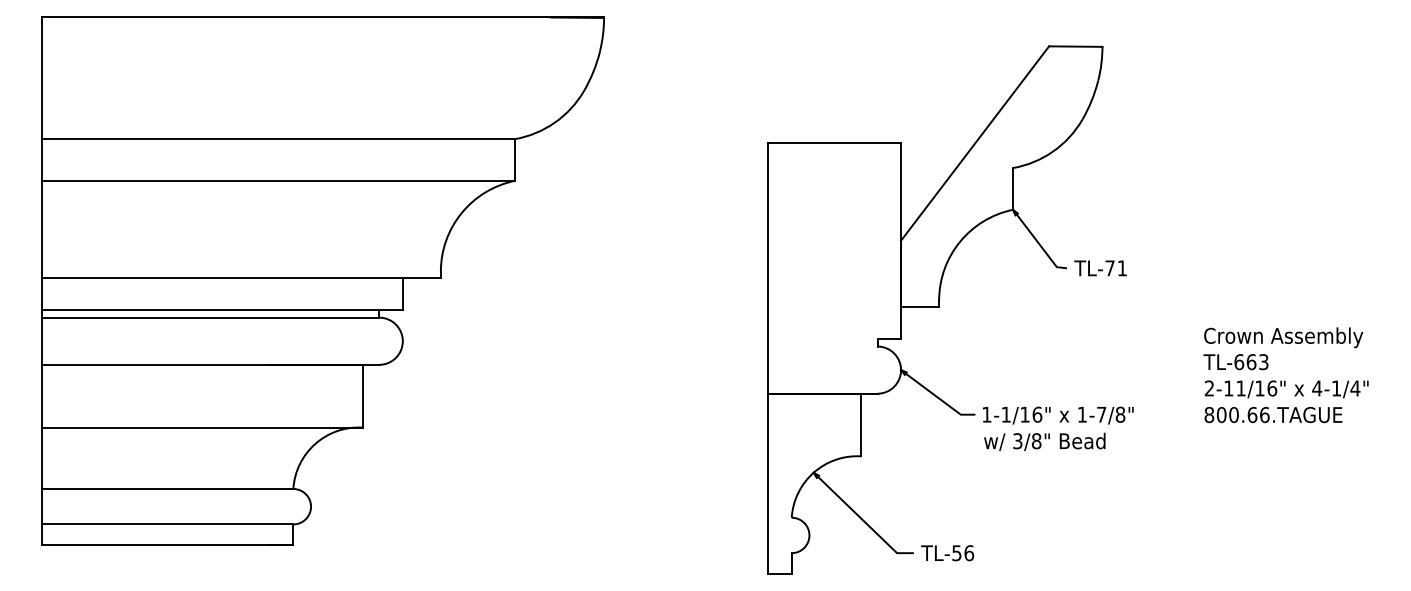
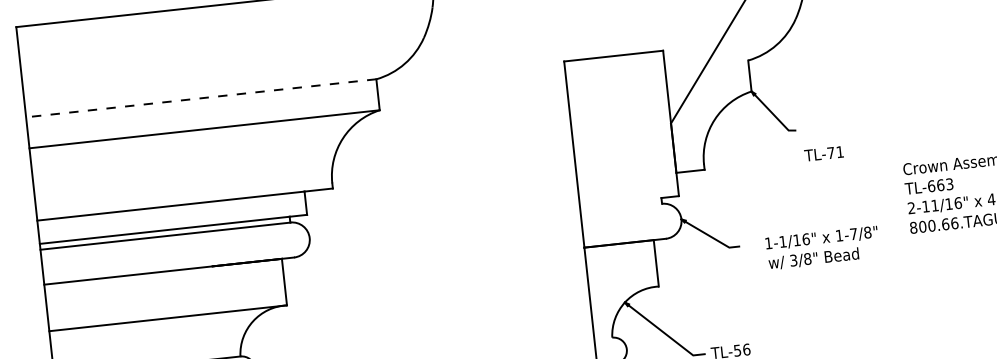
line: (277, 139) -> (200, 98), solid -> dashed
text: (1100, 268) -> (823, 153), moved
text: (1058, 428) -> (822, 247), moved

